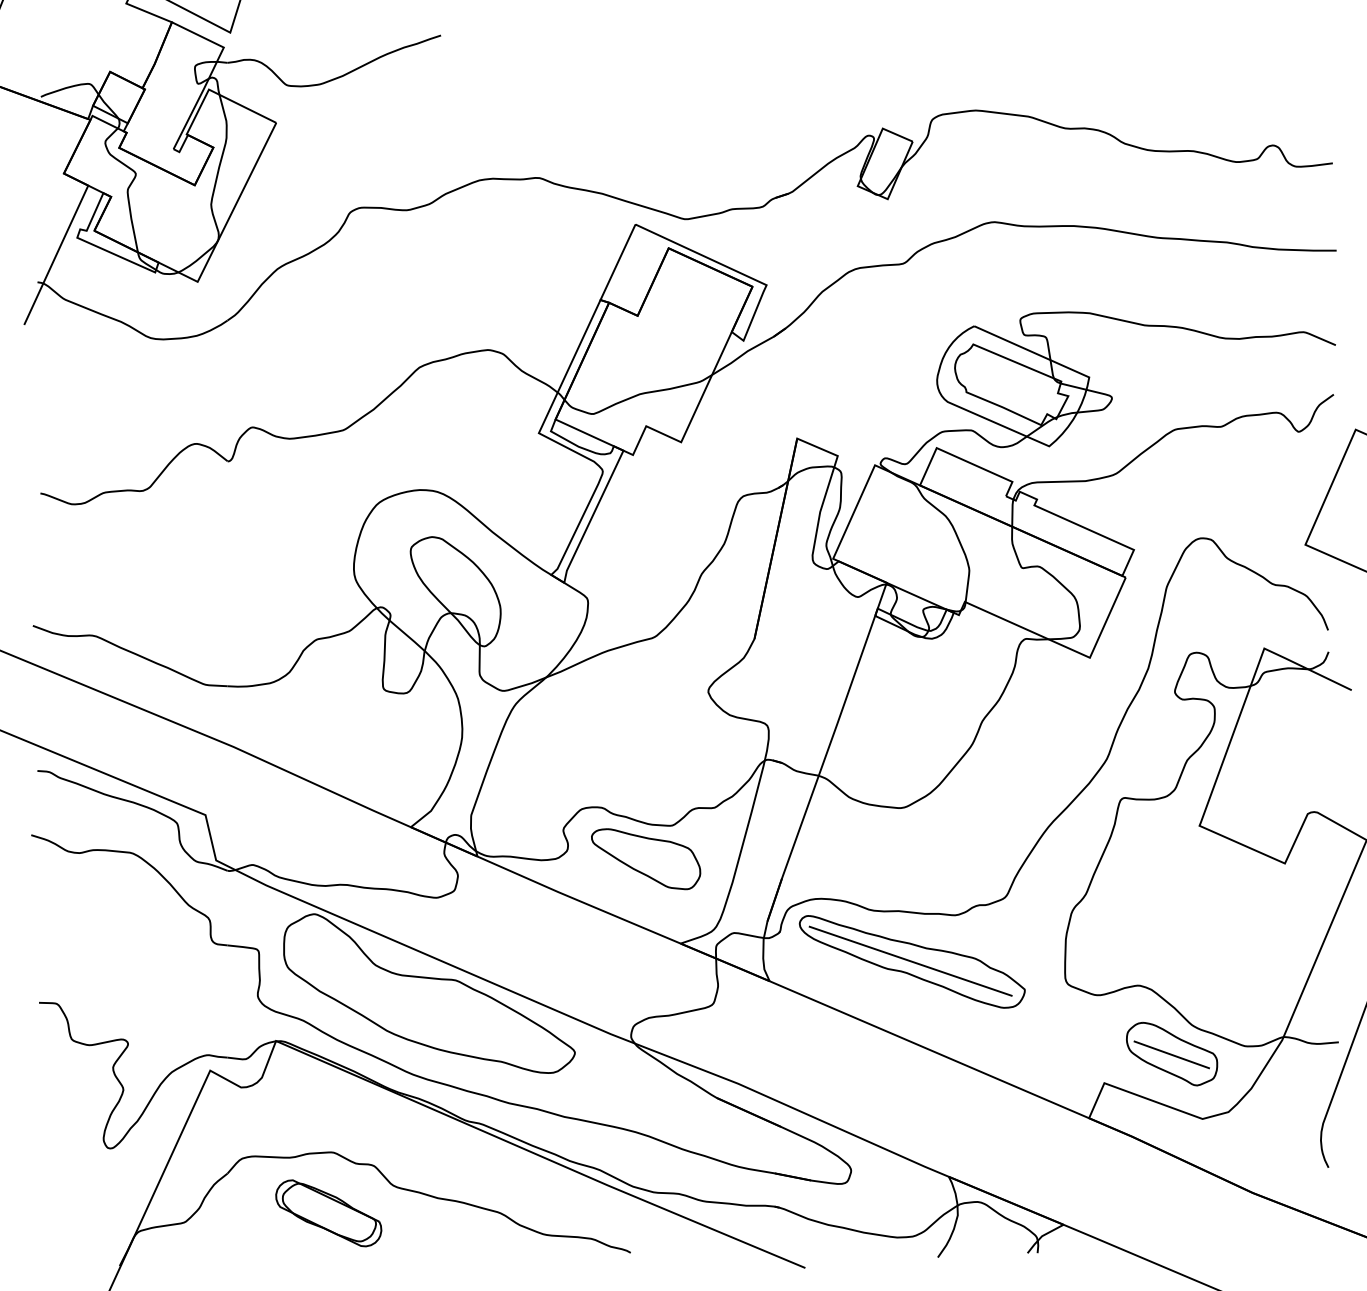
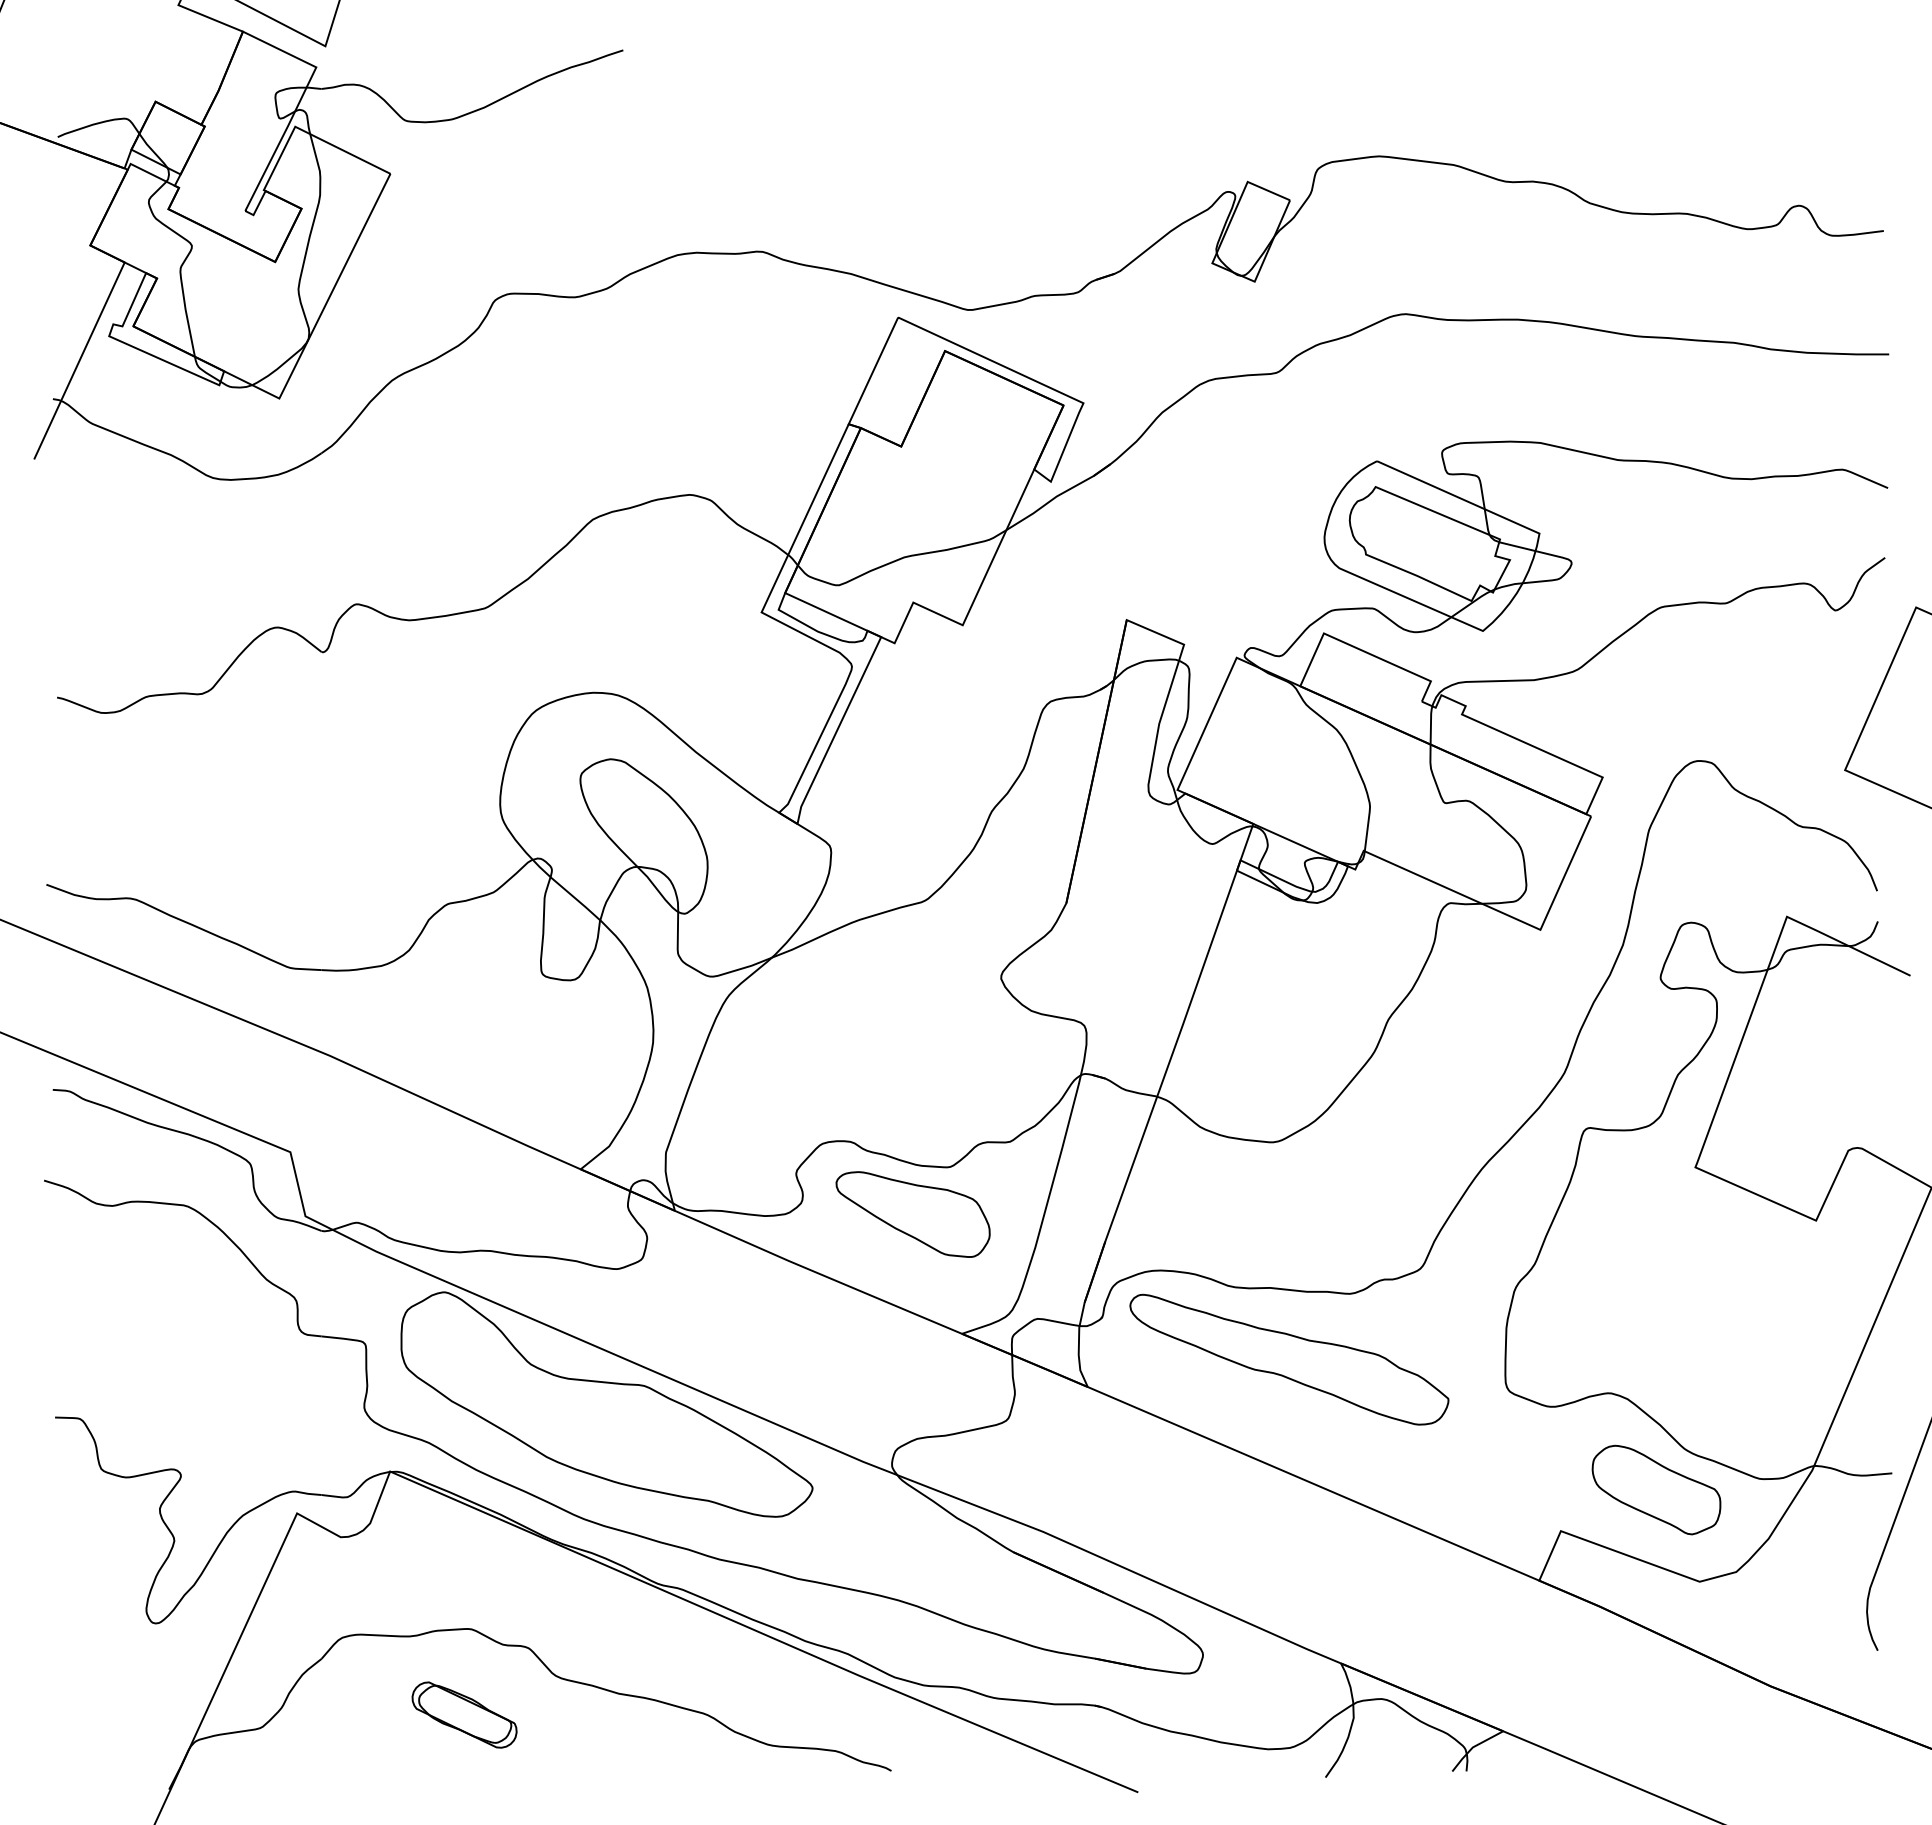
line: (910, 961) -> (1286, 1358), removed
line: (1171, 1054) -> (1655, 1490), removed
part: (328, 1212) -> (464, 1714), size x0.7

